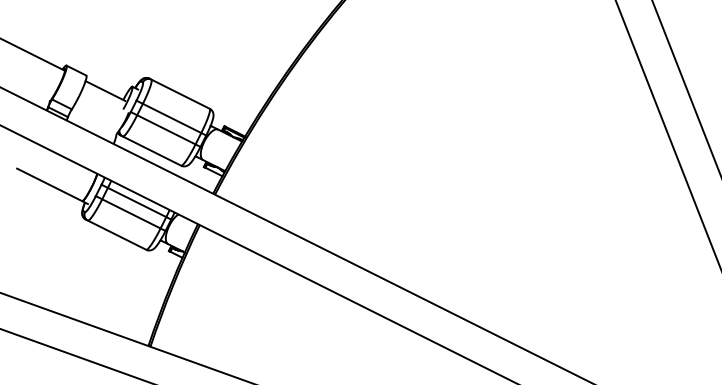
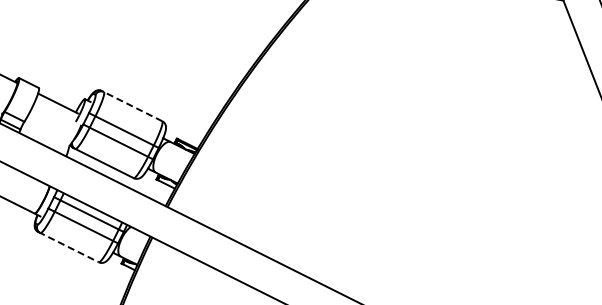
line: (179, 93) -> (132, 105), solid -> dashed
line: (116, 234) -> (69, 246), solid -> dashed

